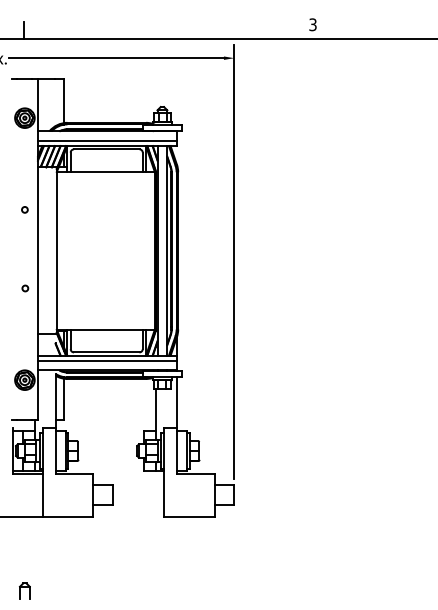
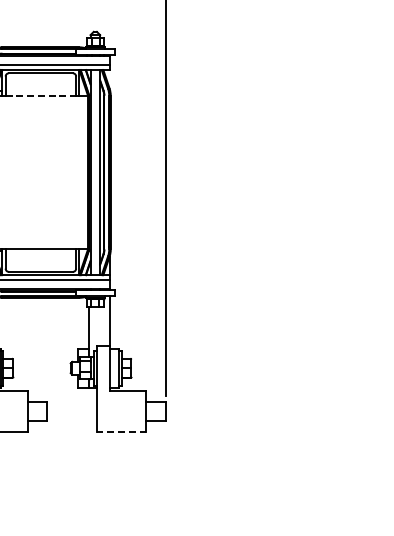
line: (107, 172) -> (41, 95), solid -> dashed
line: (188, 516) -> (120, 432), solid -> dashed

